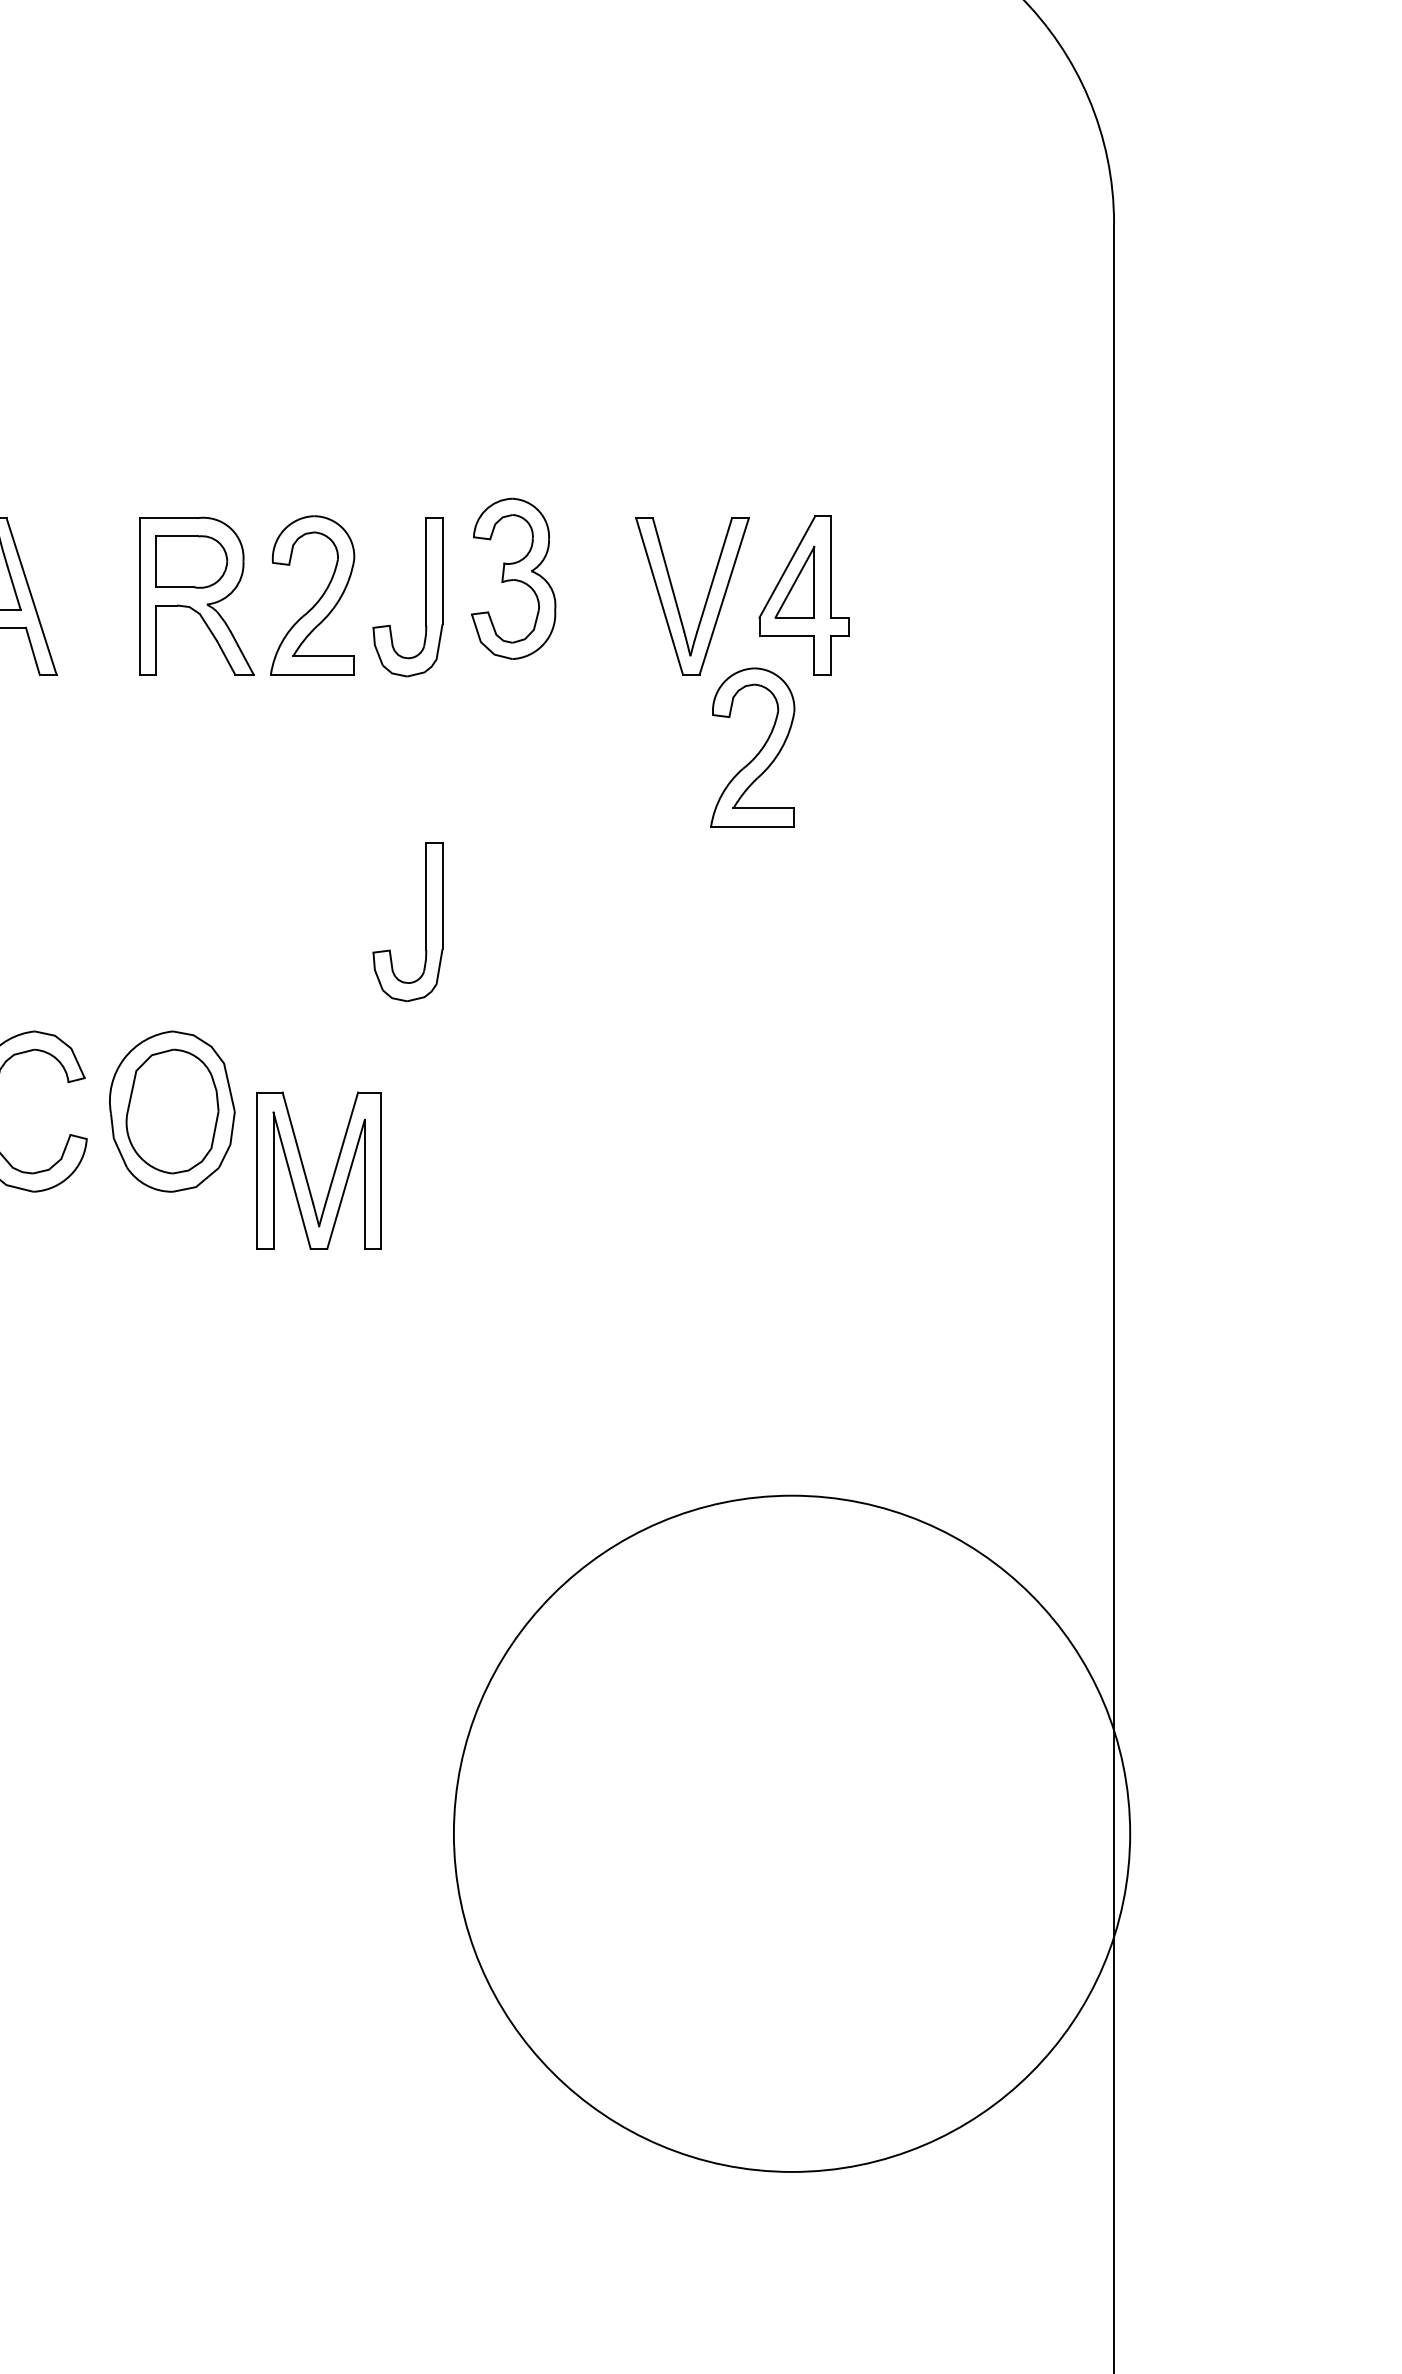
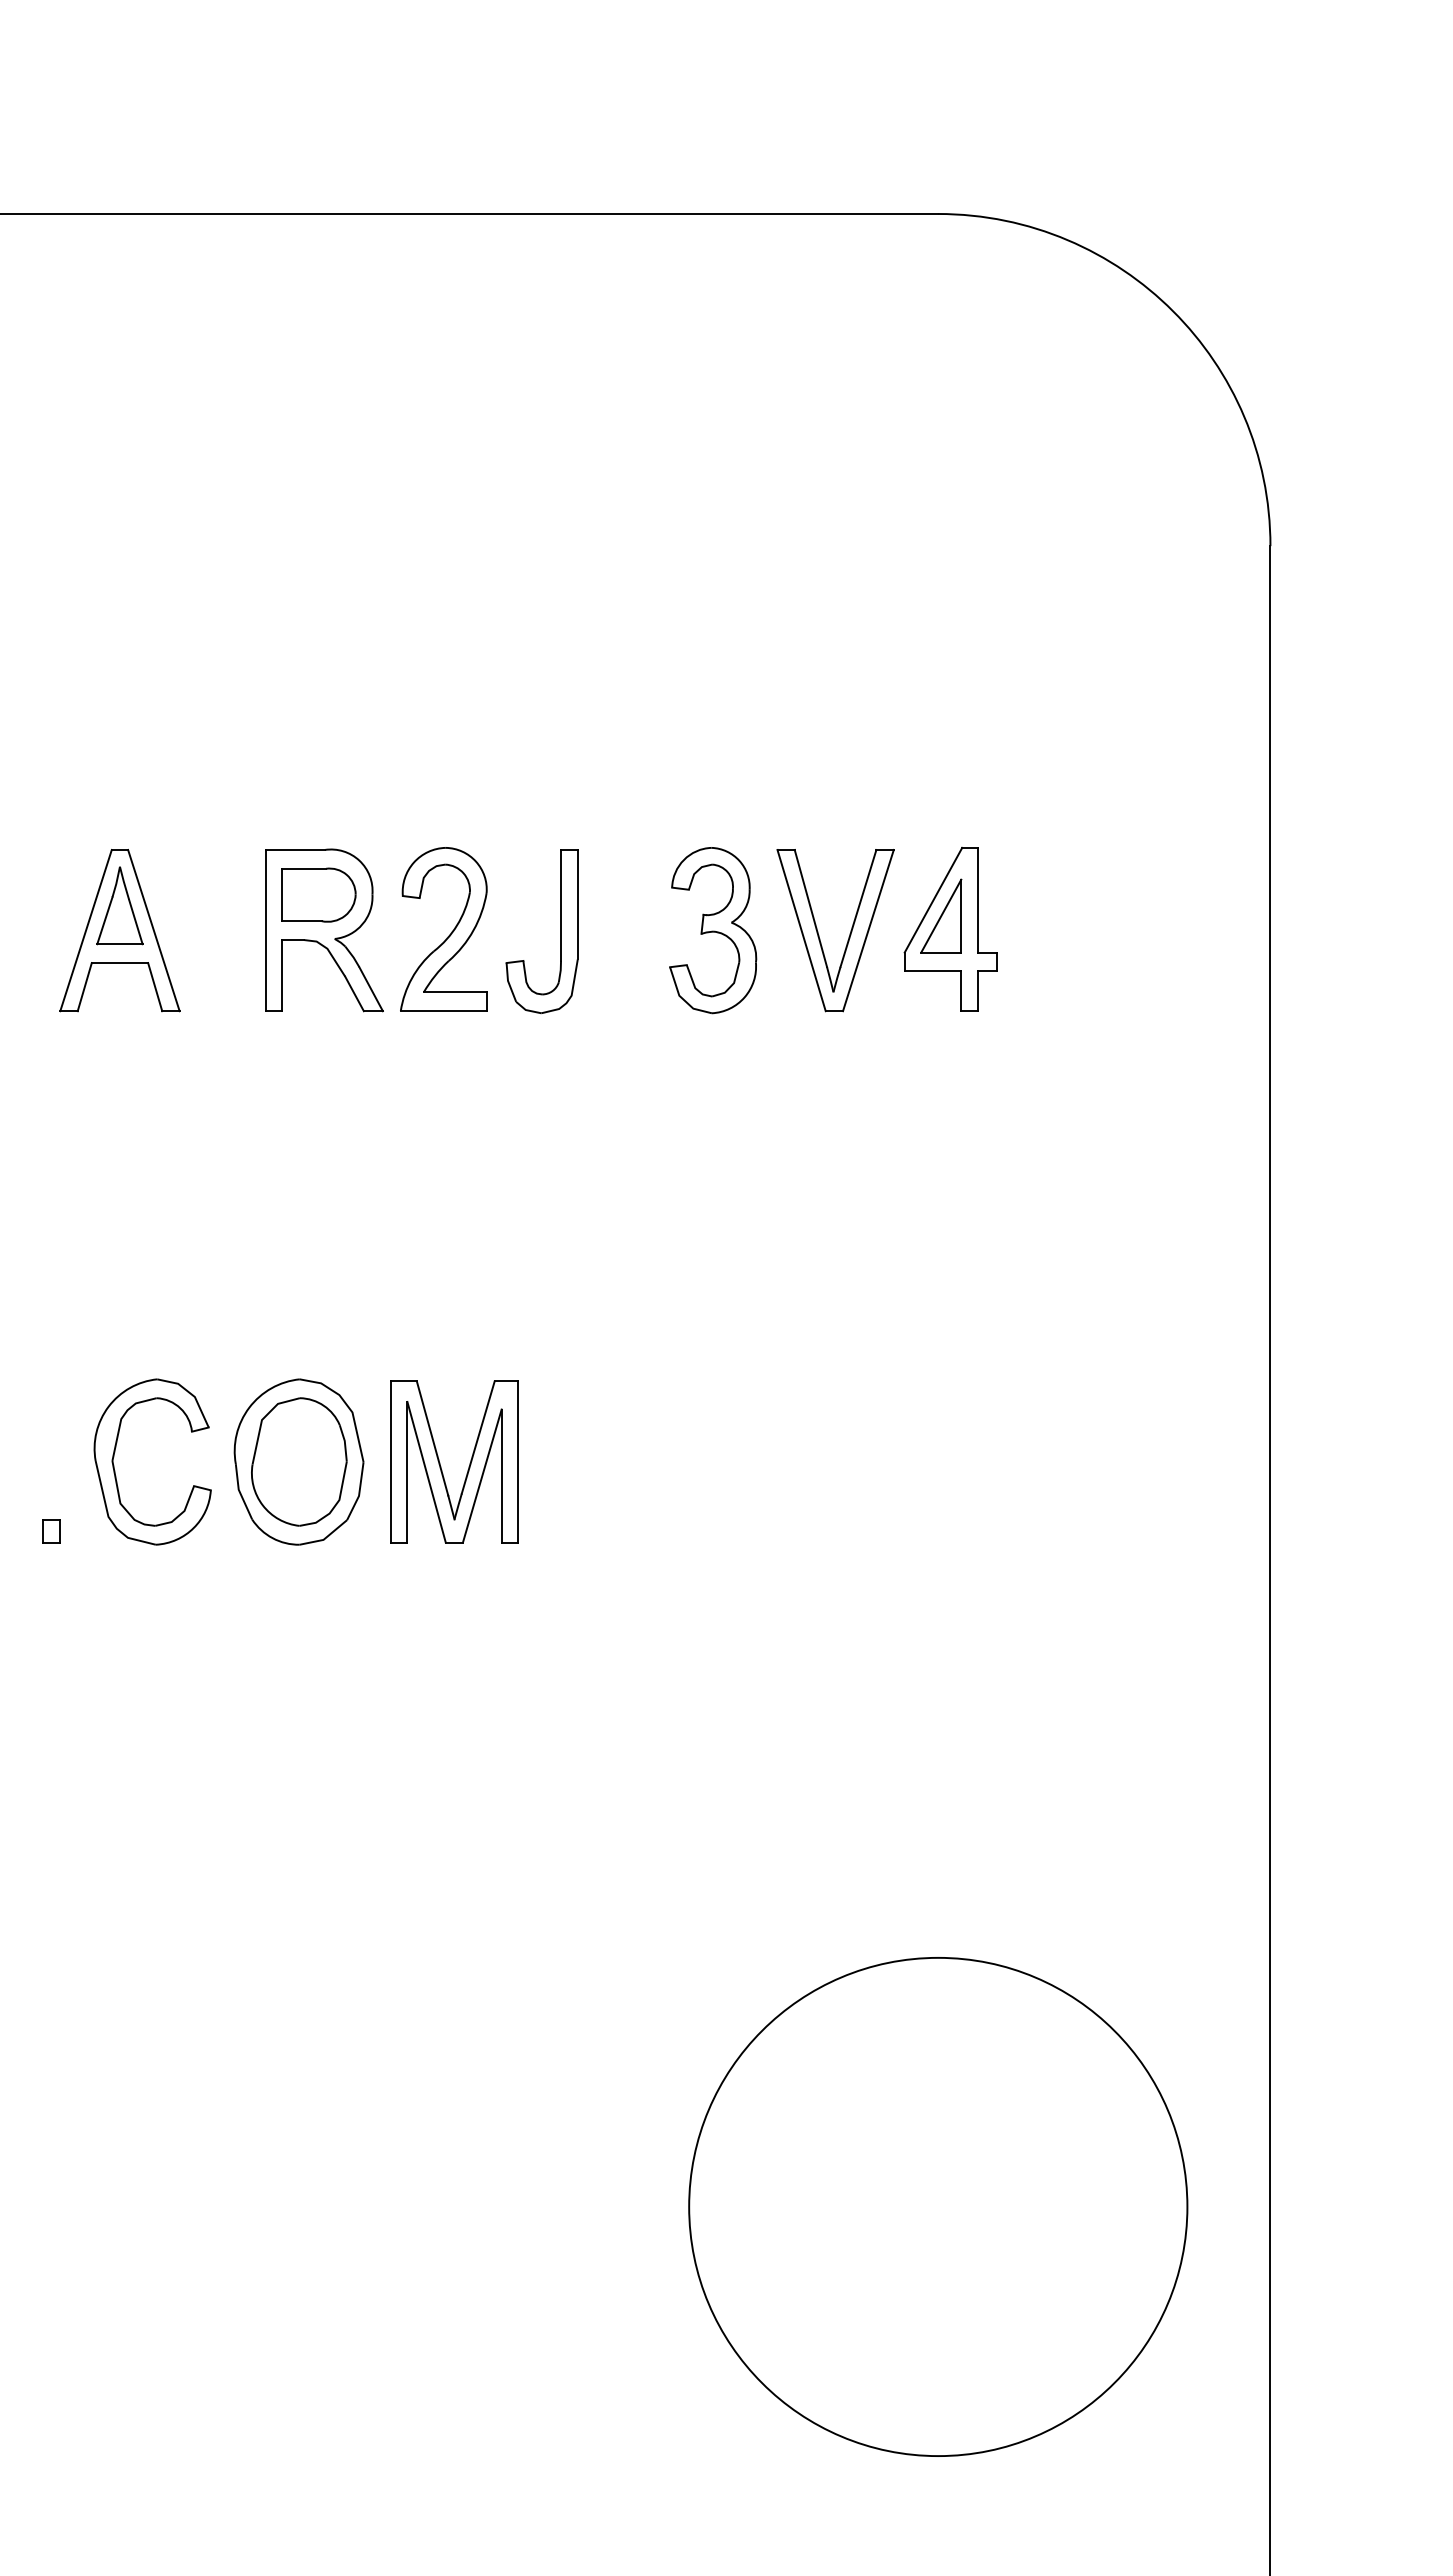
part: (514, 578) -> (713, 930), moved
part: (758, 752) -> (903, 1091), removed
part: (425, 922) -> (560, 1266), removed
part: (306, 1175) -> (441, 1466), moved
circle: (792, 1833) -> (938, 2206), size x0.71

